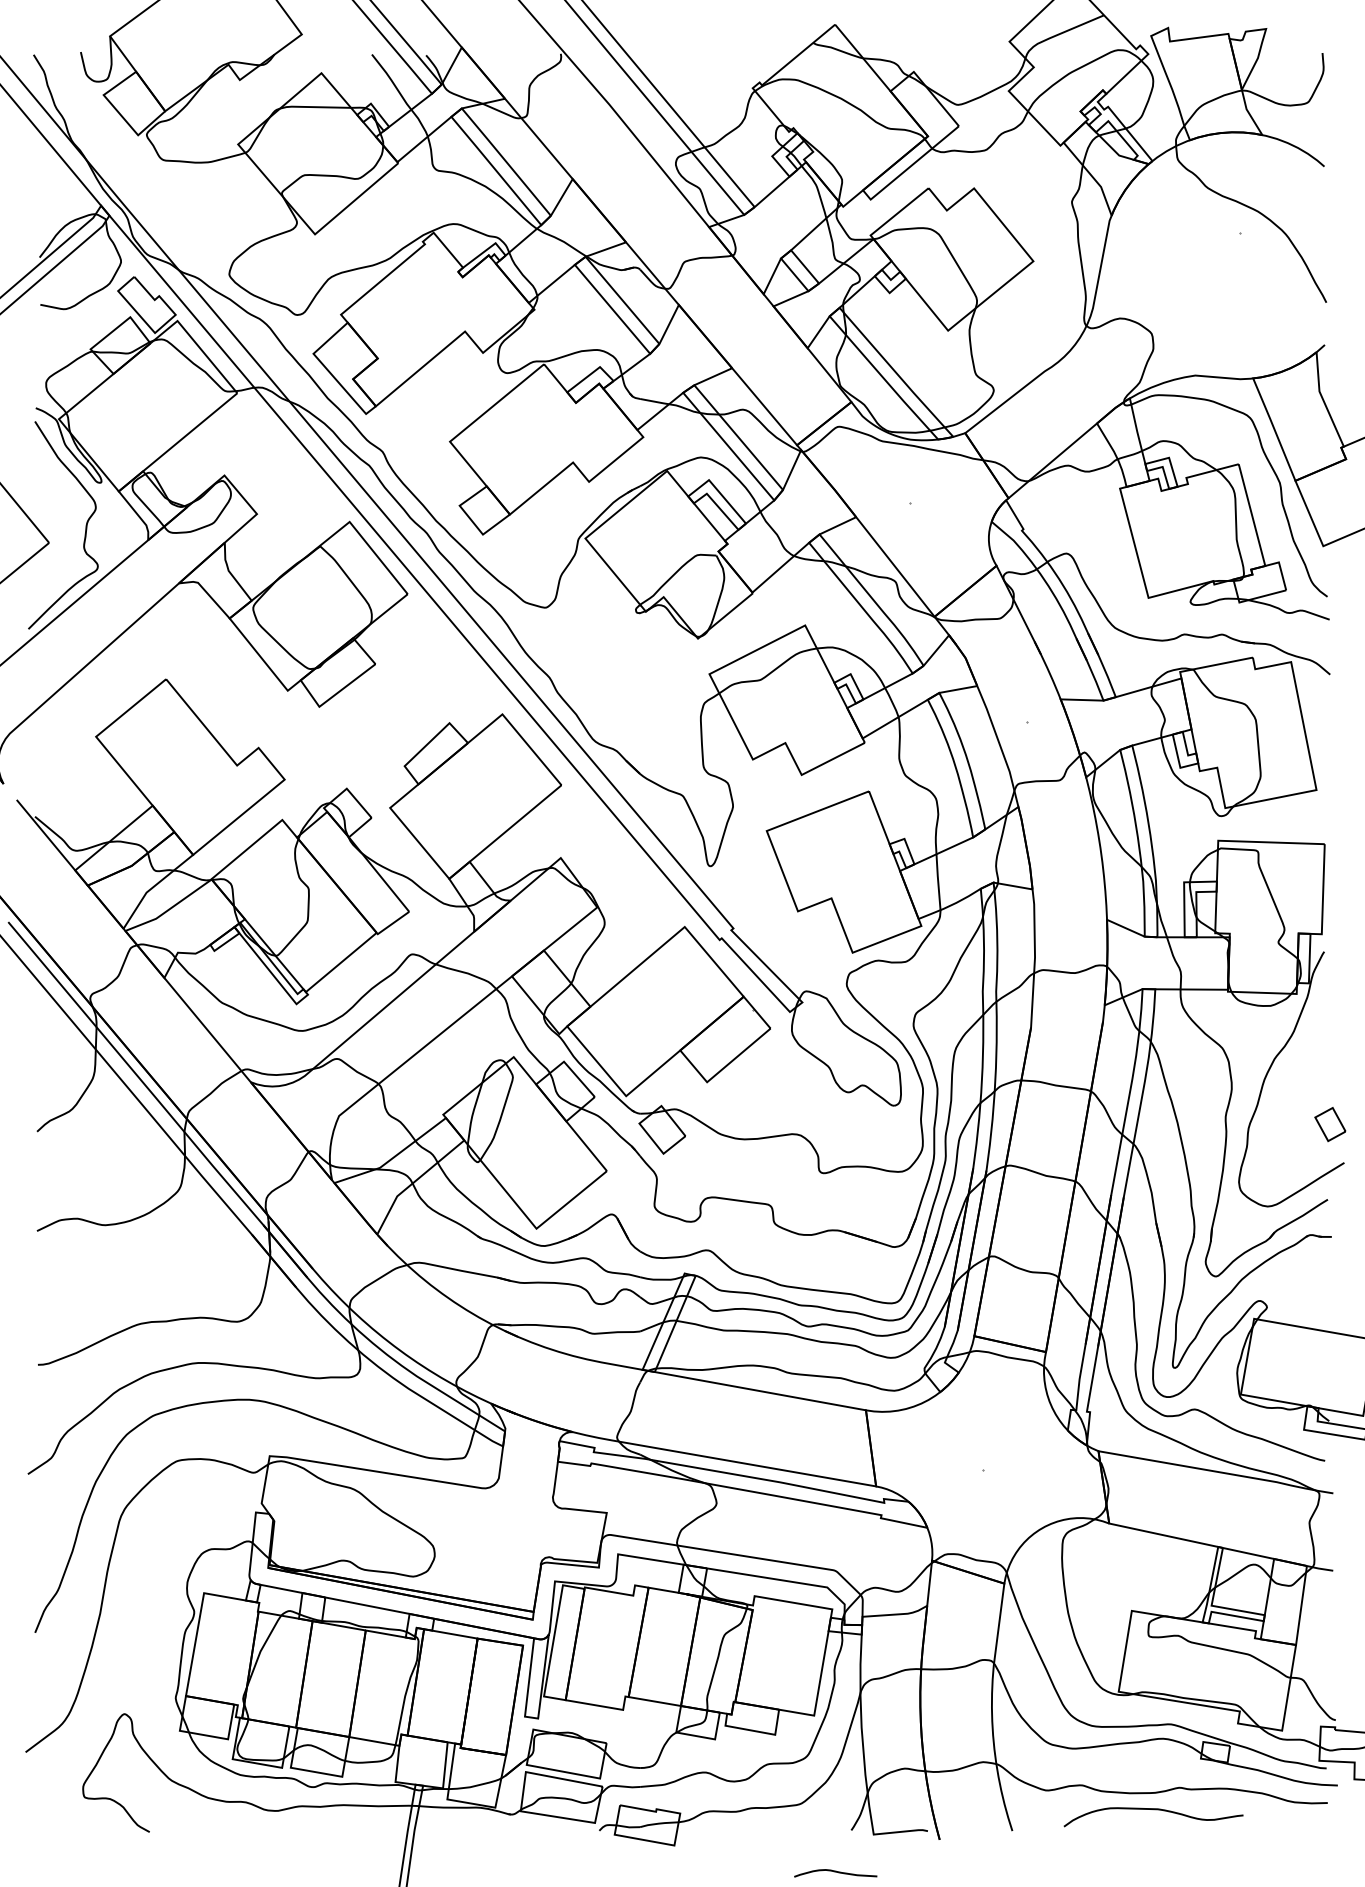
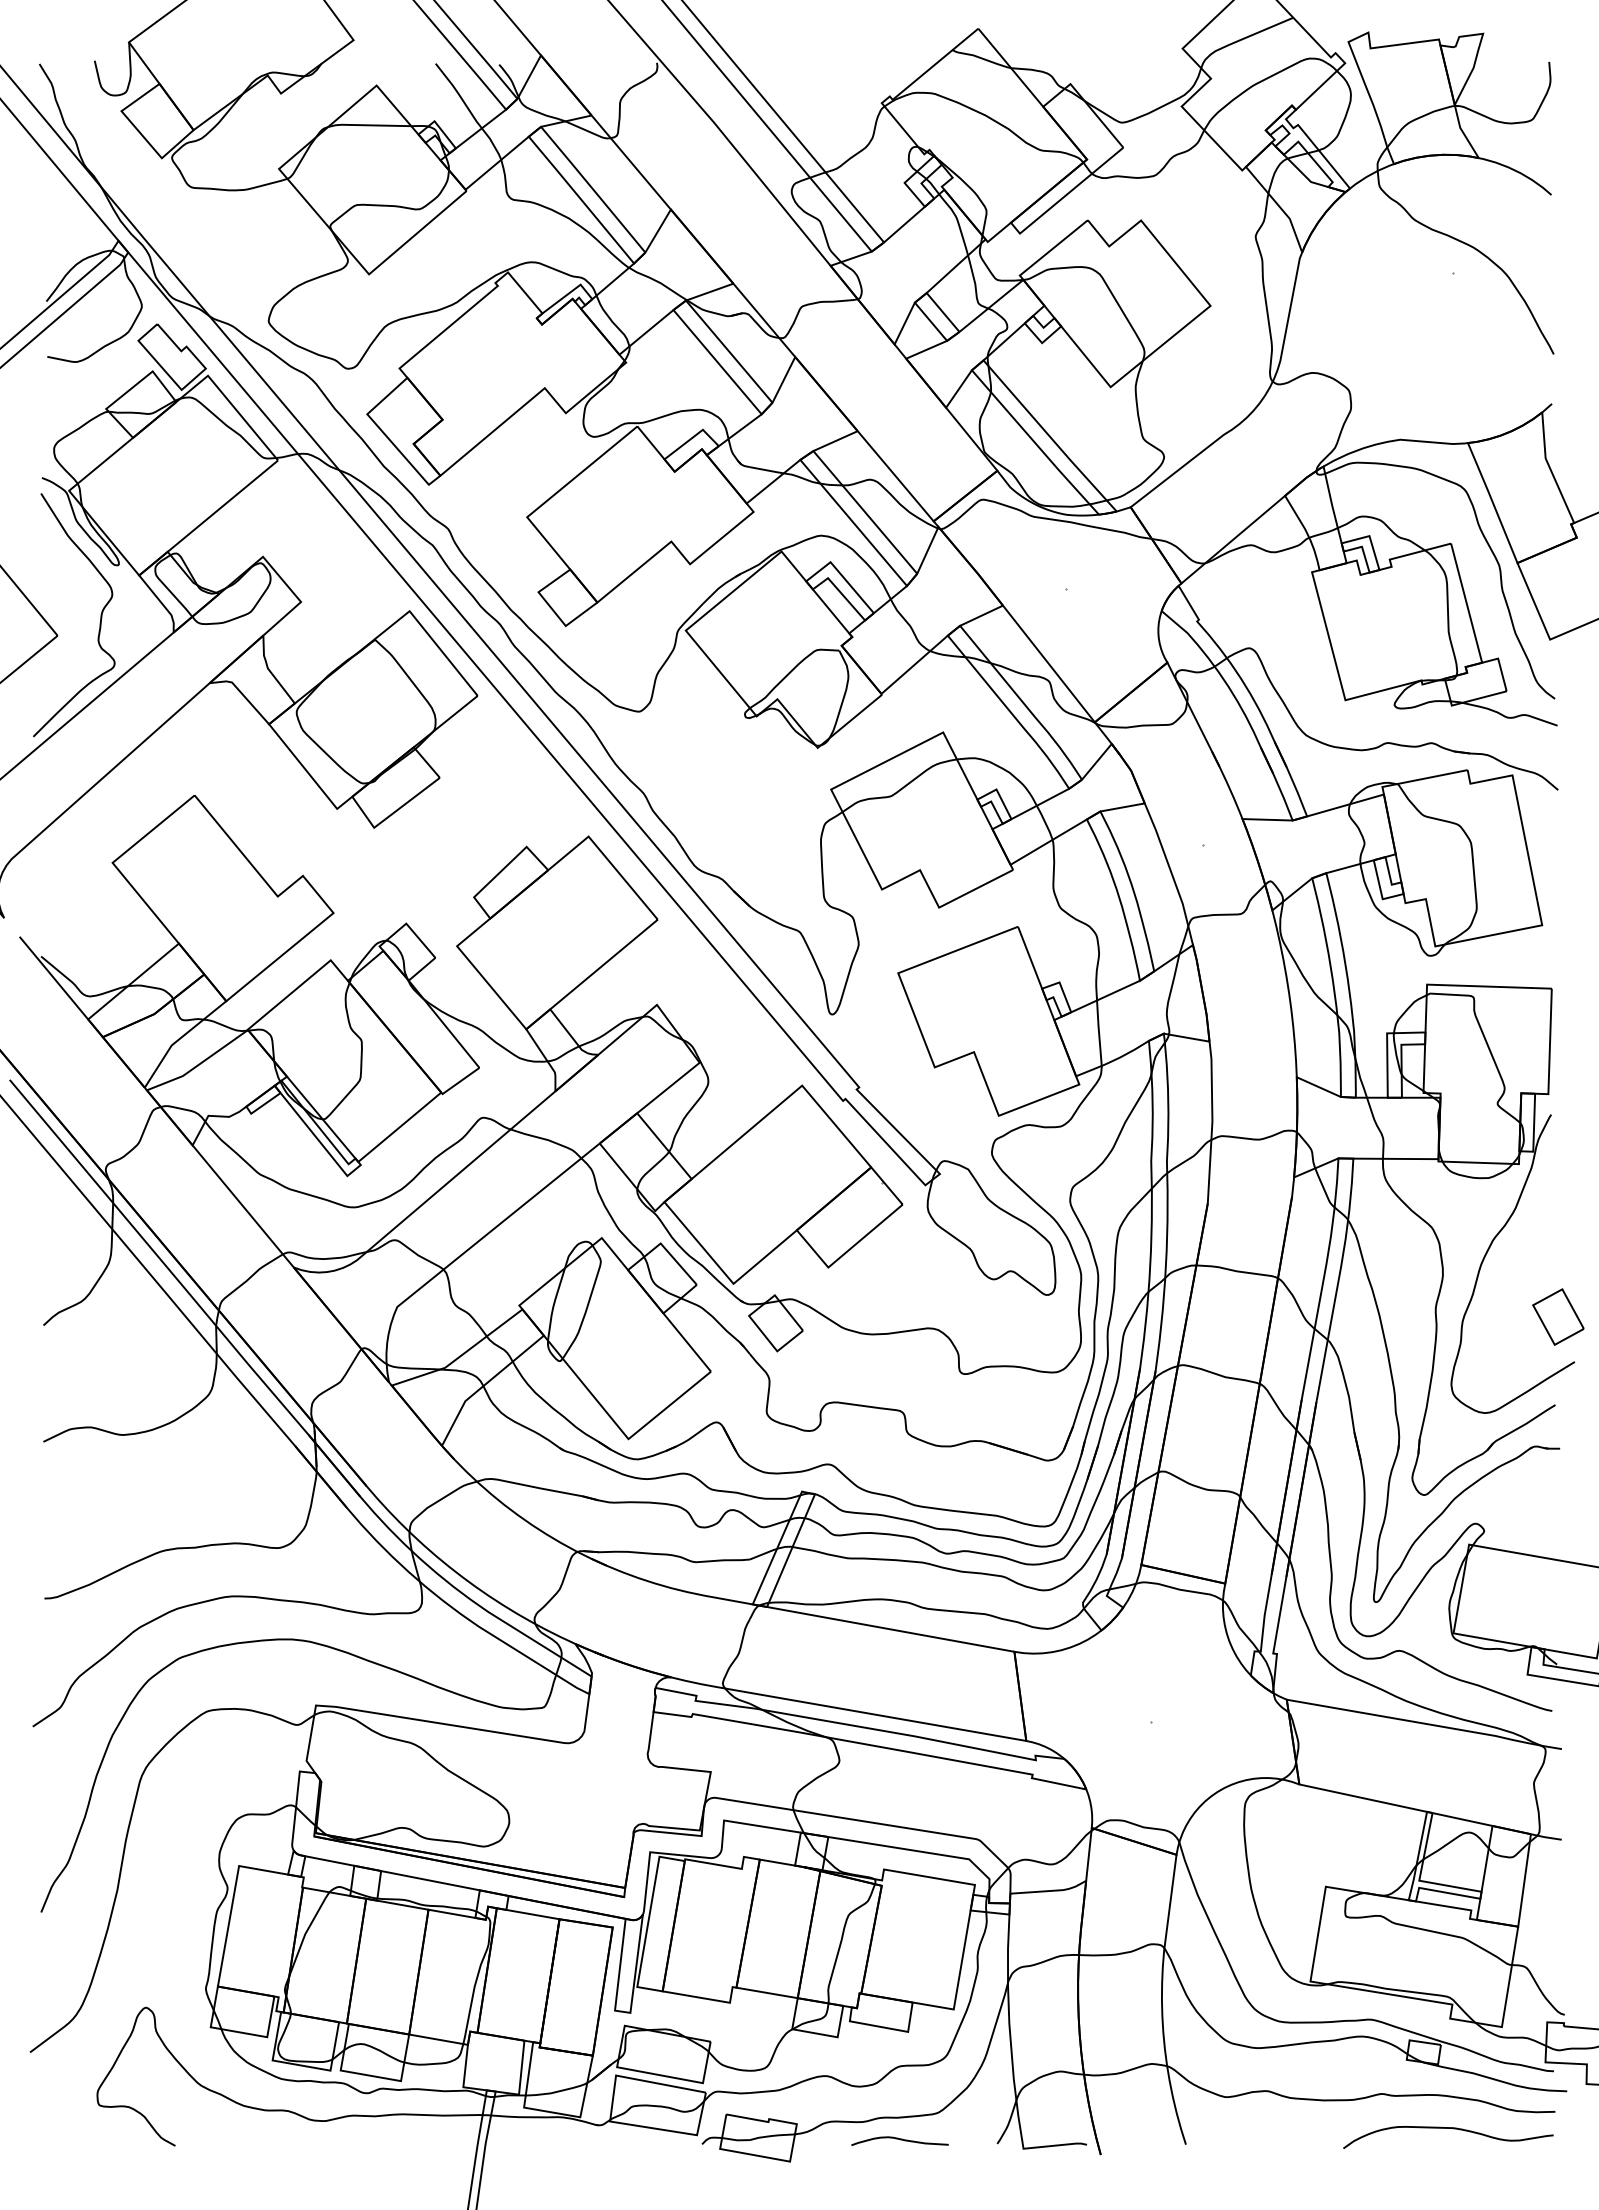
part: (1330, 1124) -> (1558, 1316), size x1.43
curve: (1153, 1809) -> (1448, 2128), moved
curve: (835, 1871) -> (899, 2139), moved

